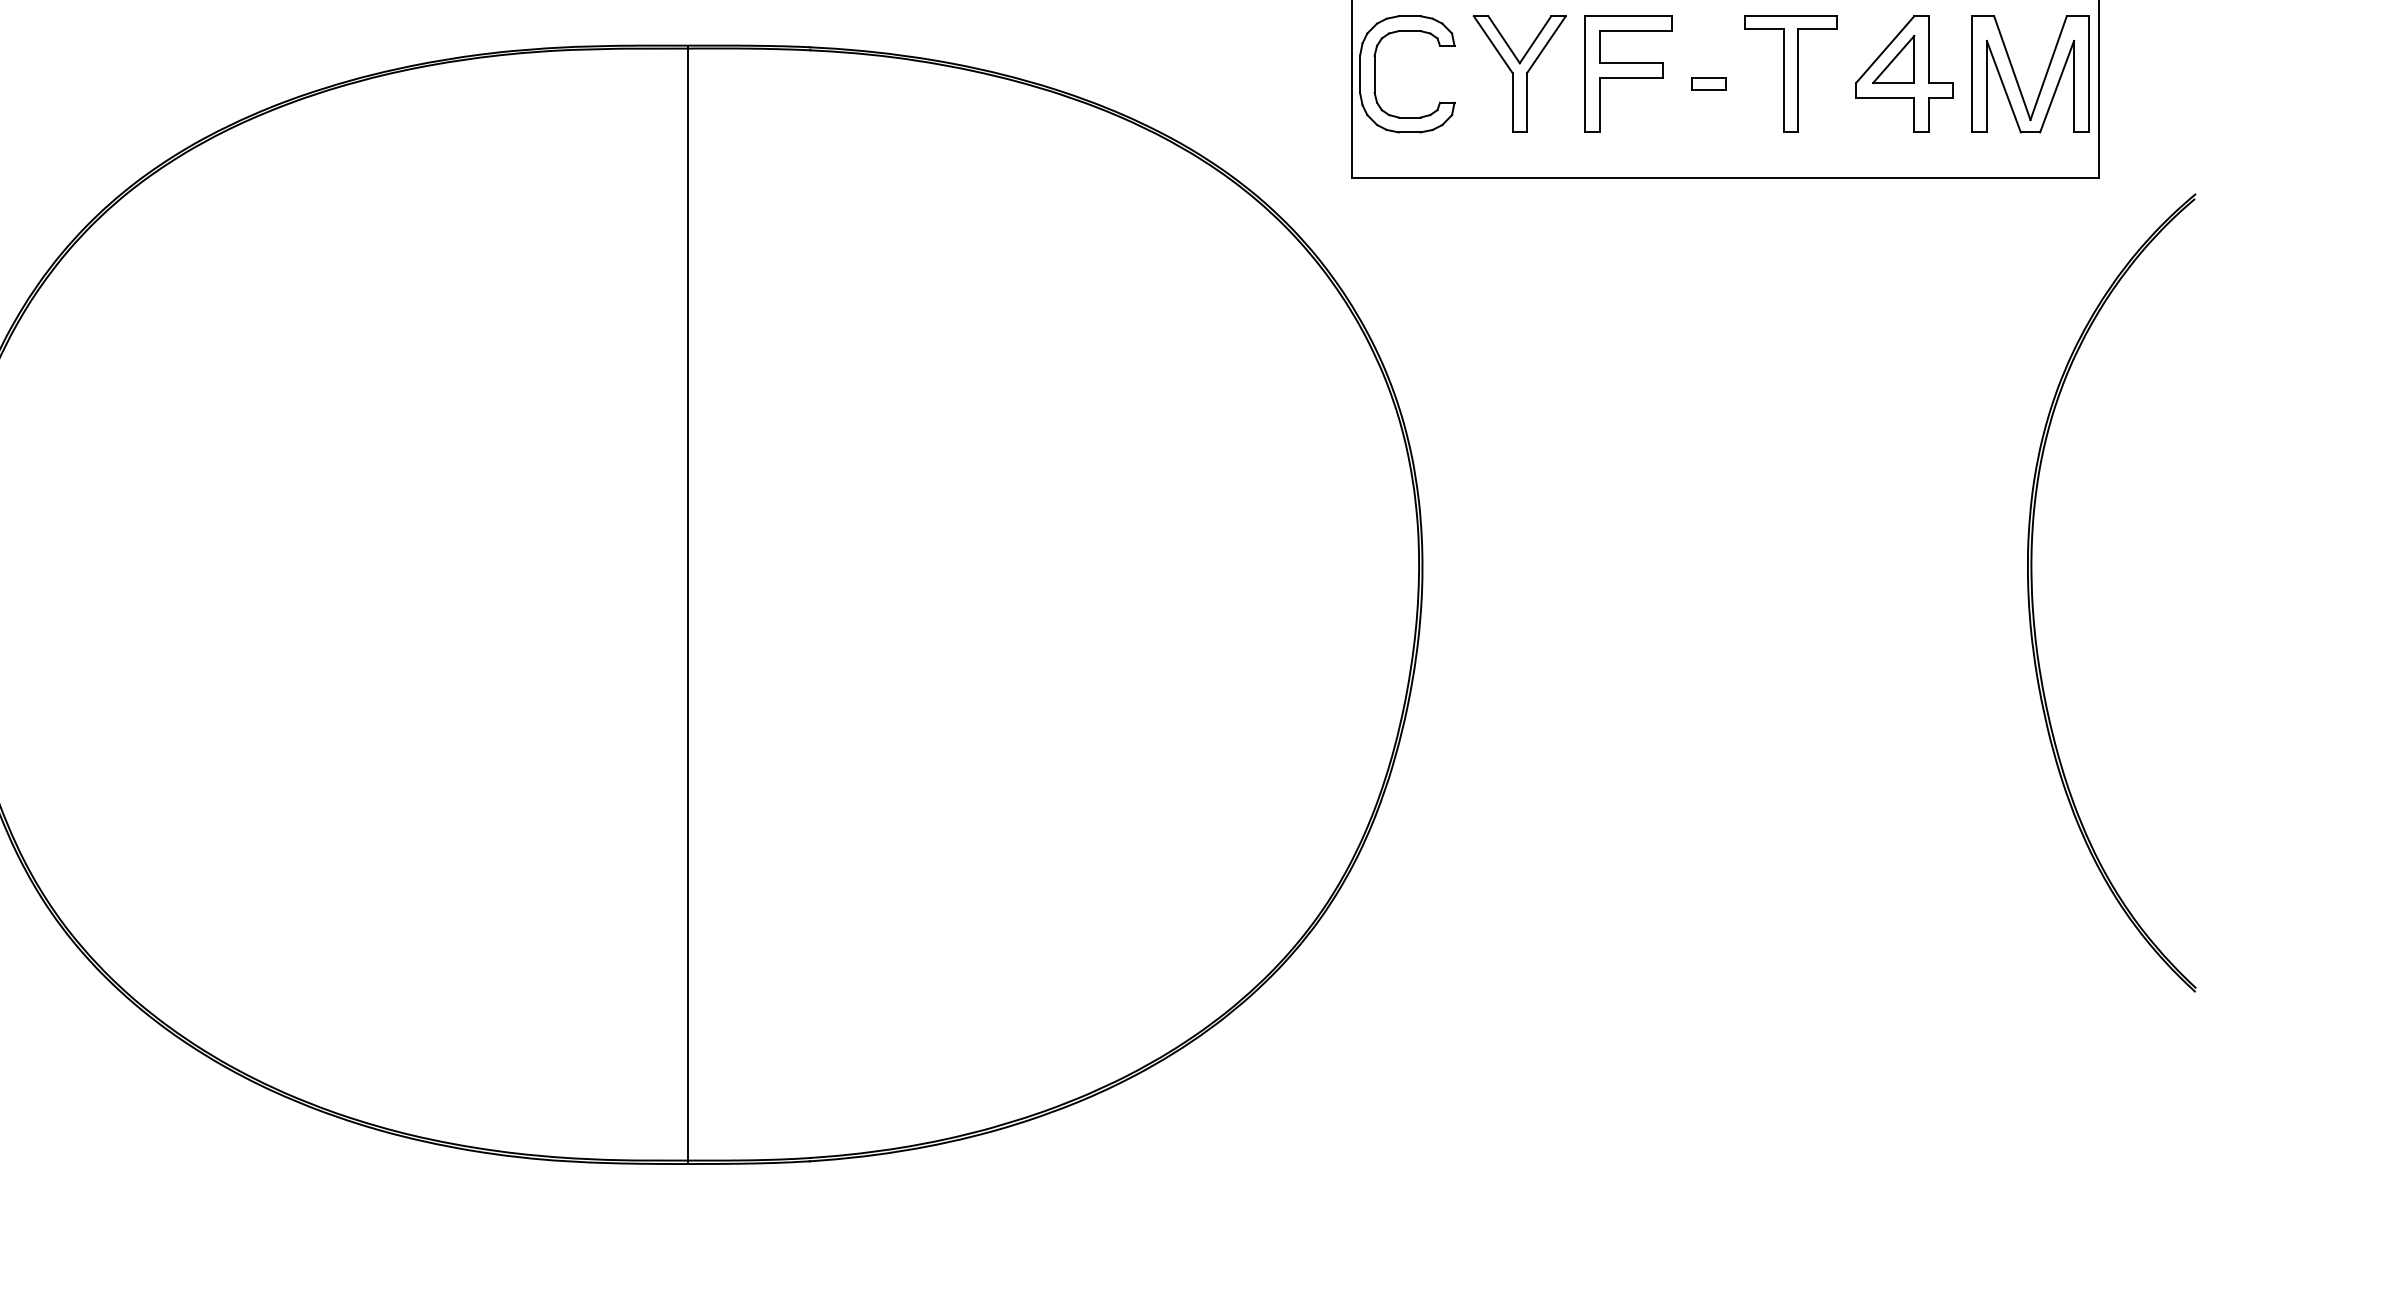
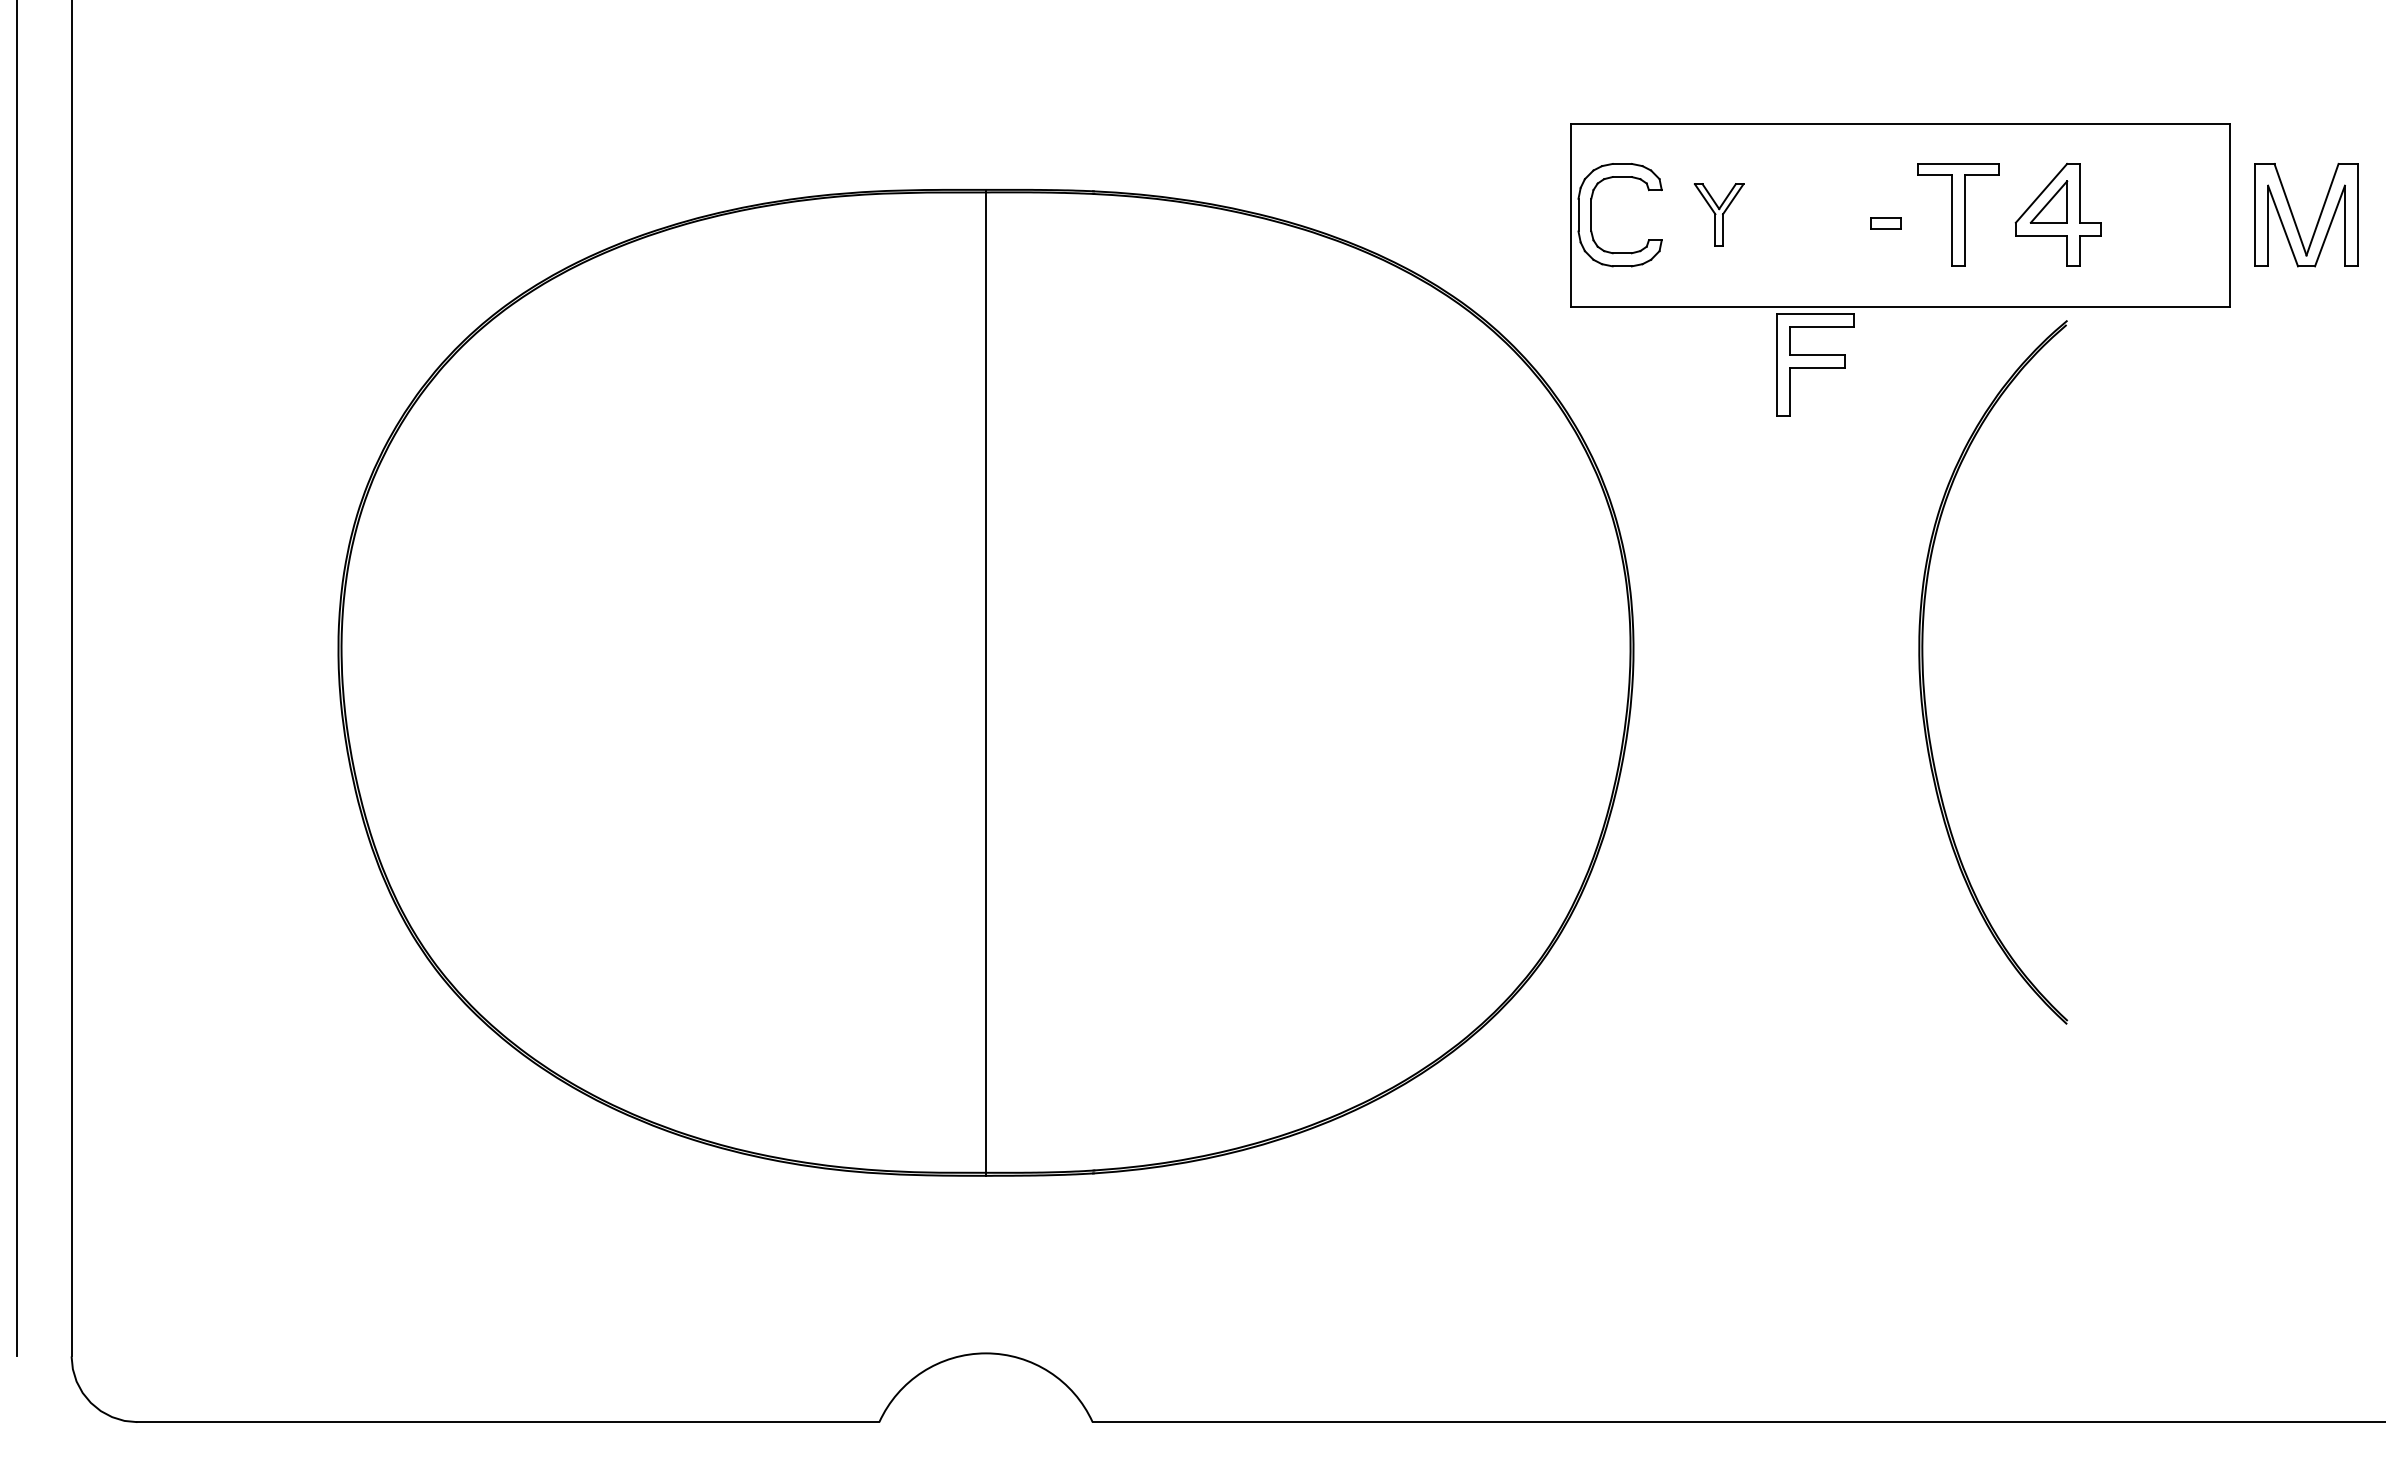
part: (1518, 73) -> (1718, 214), size x0.6
part: (1628, 73) -> (1815, 364), moved
part: (2017, 80) -> (2295, 220), moved
part: (2033, 599) -> (1924, 678), moved

